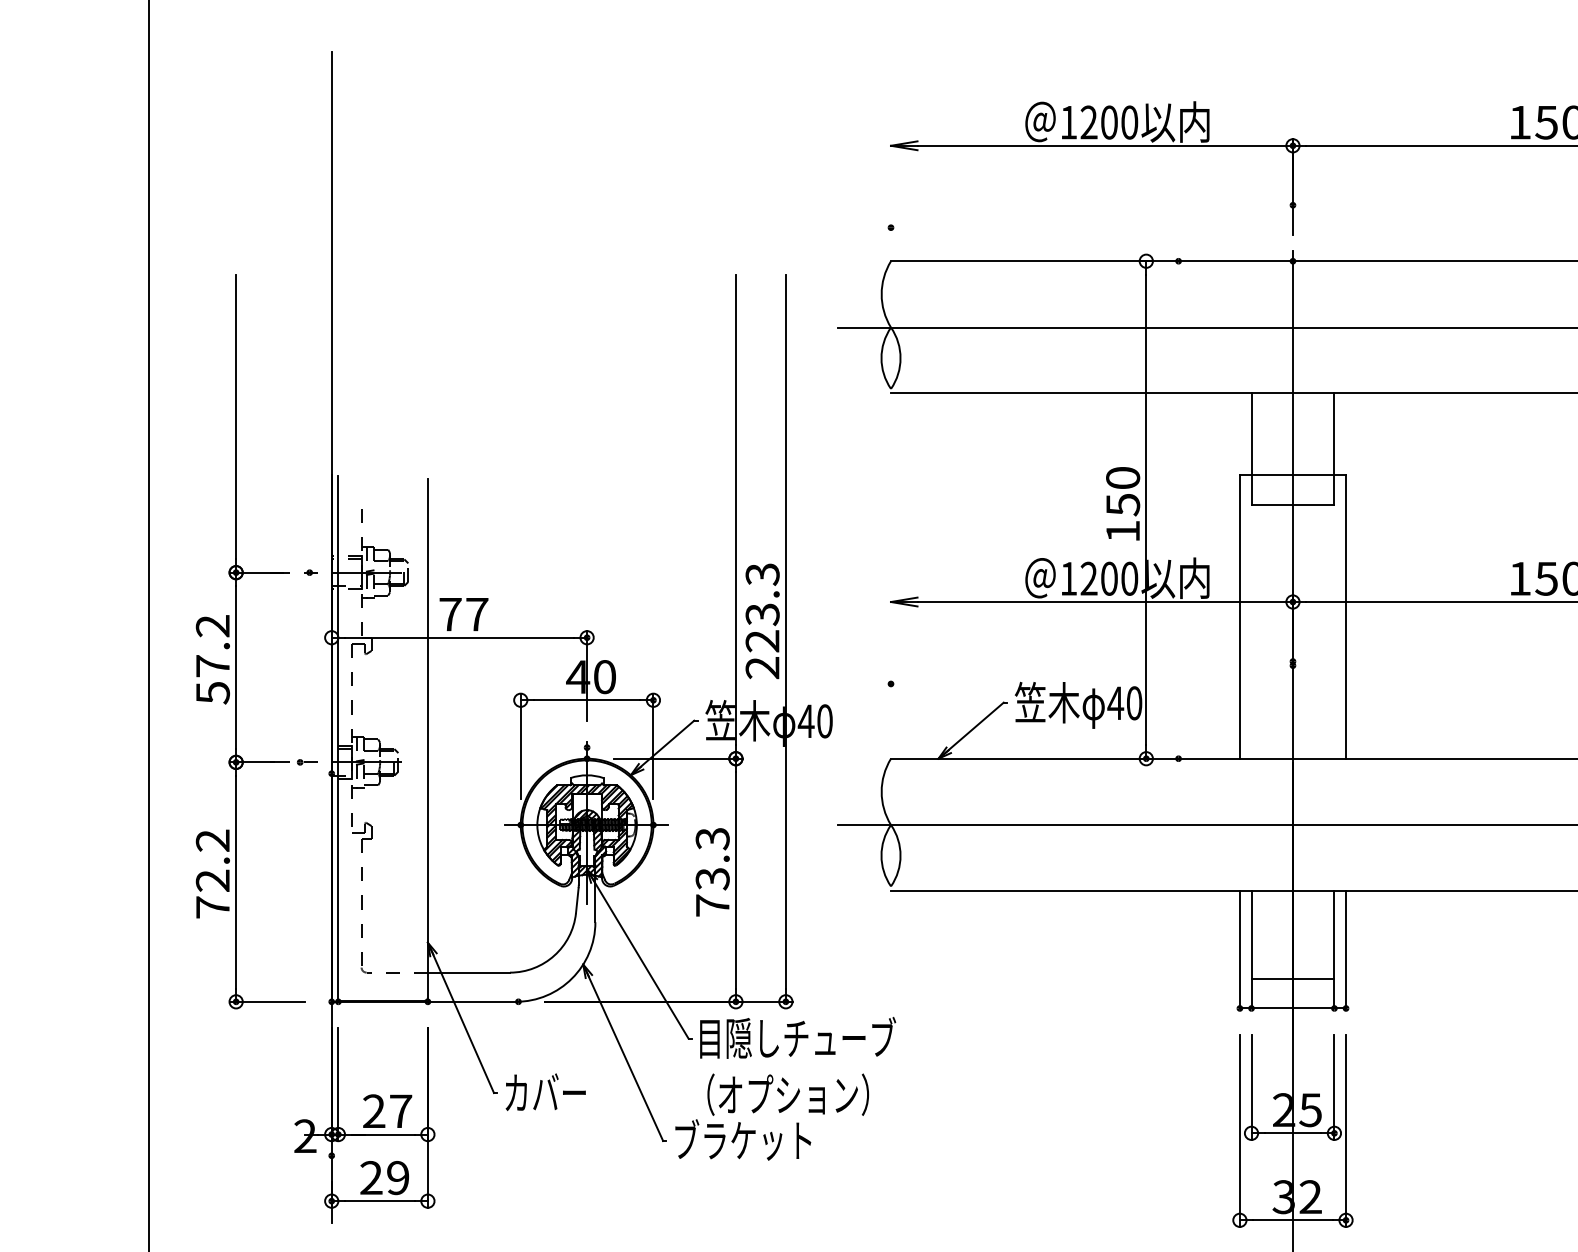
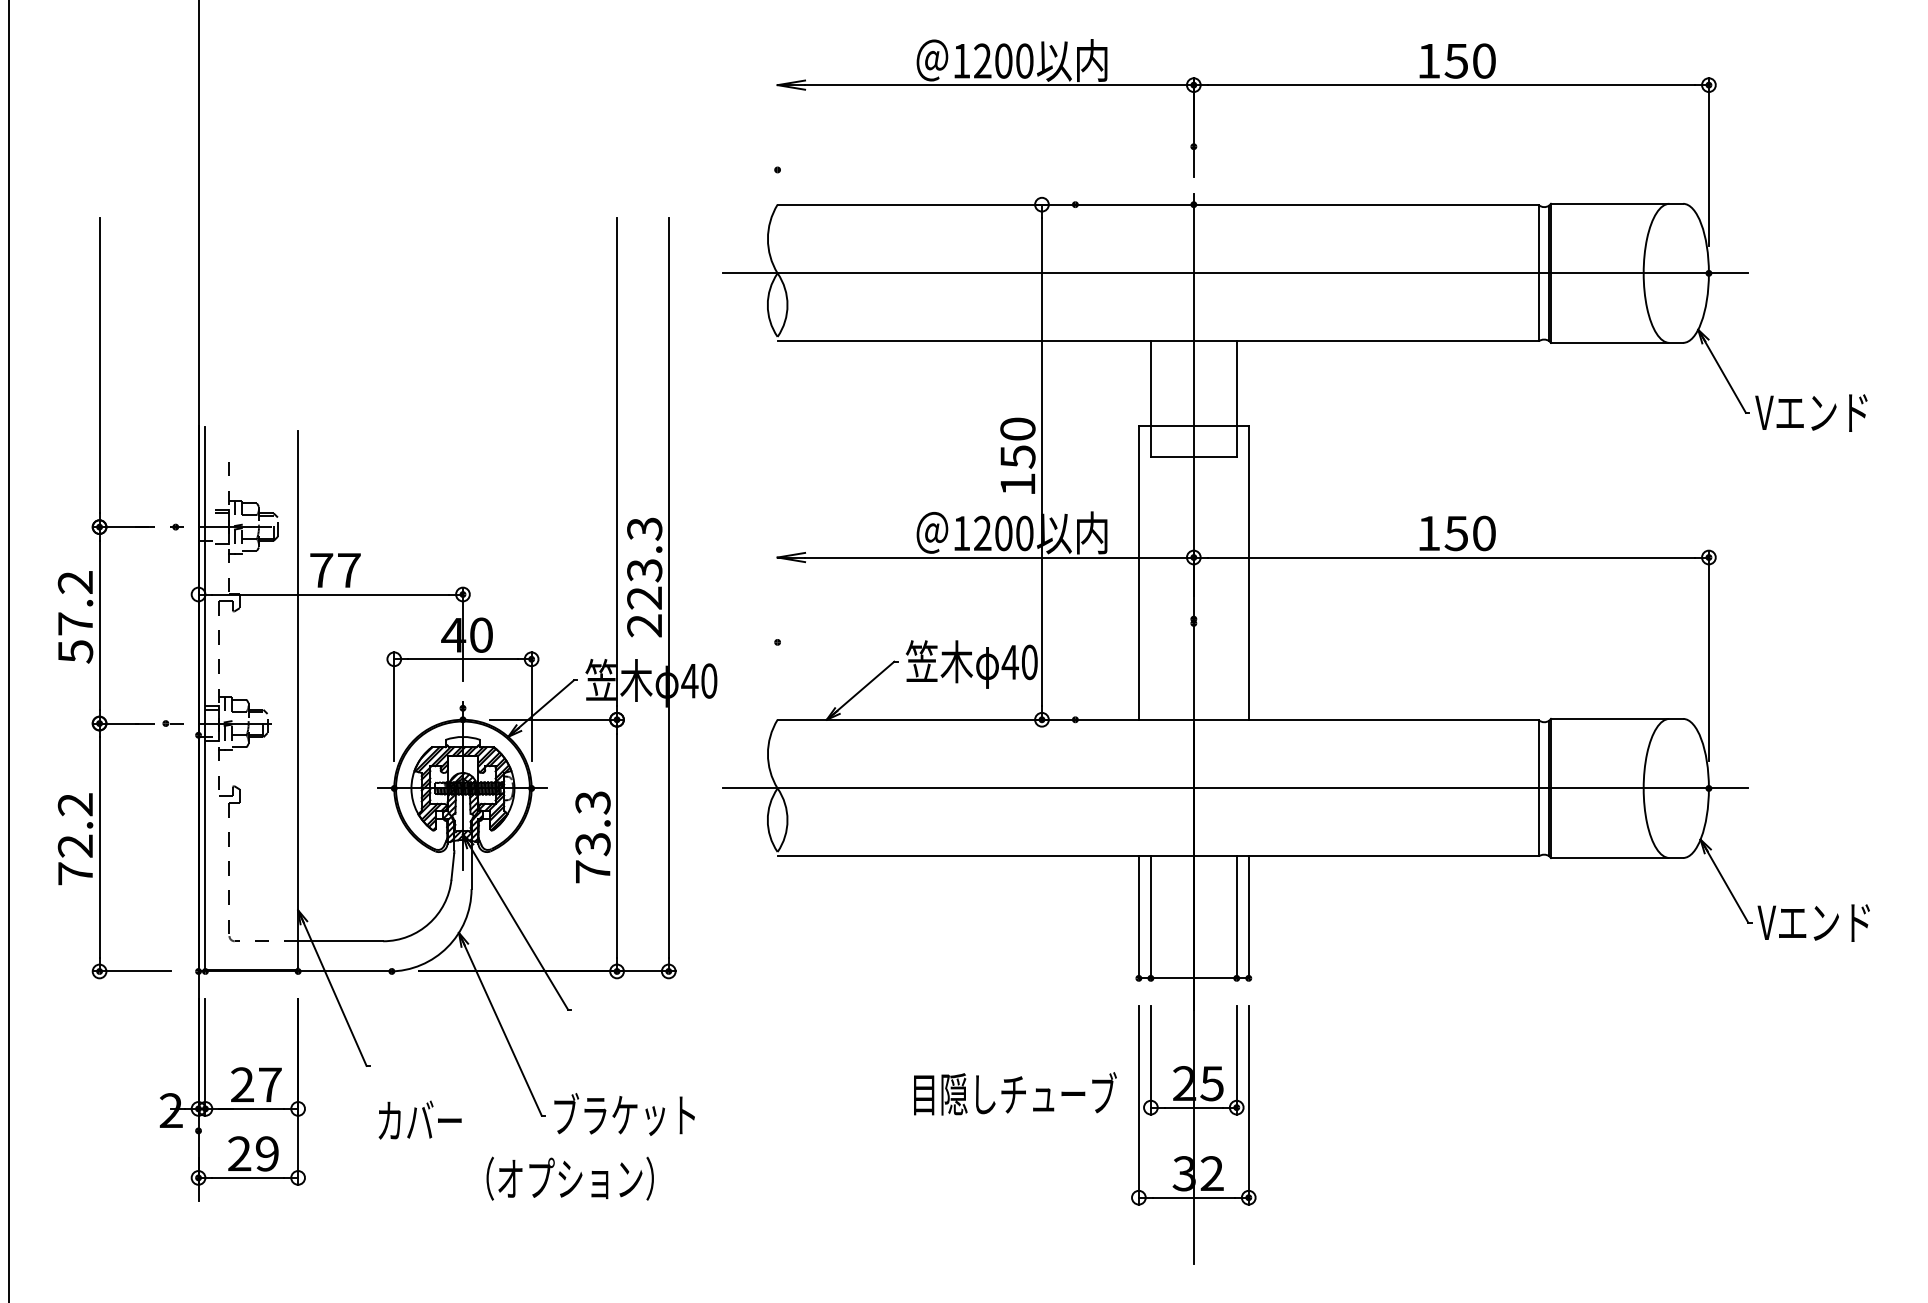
line: (1292, 979) -> (1193, 948), removed
text: (798, 1037) -> (1015, 1093), moved
text: (545, 1091) -> (419, 1119), moved
text: (787, 1094) -> (569, 1178), moved

